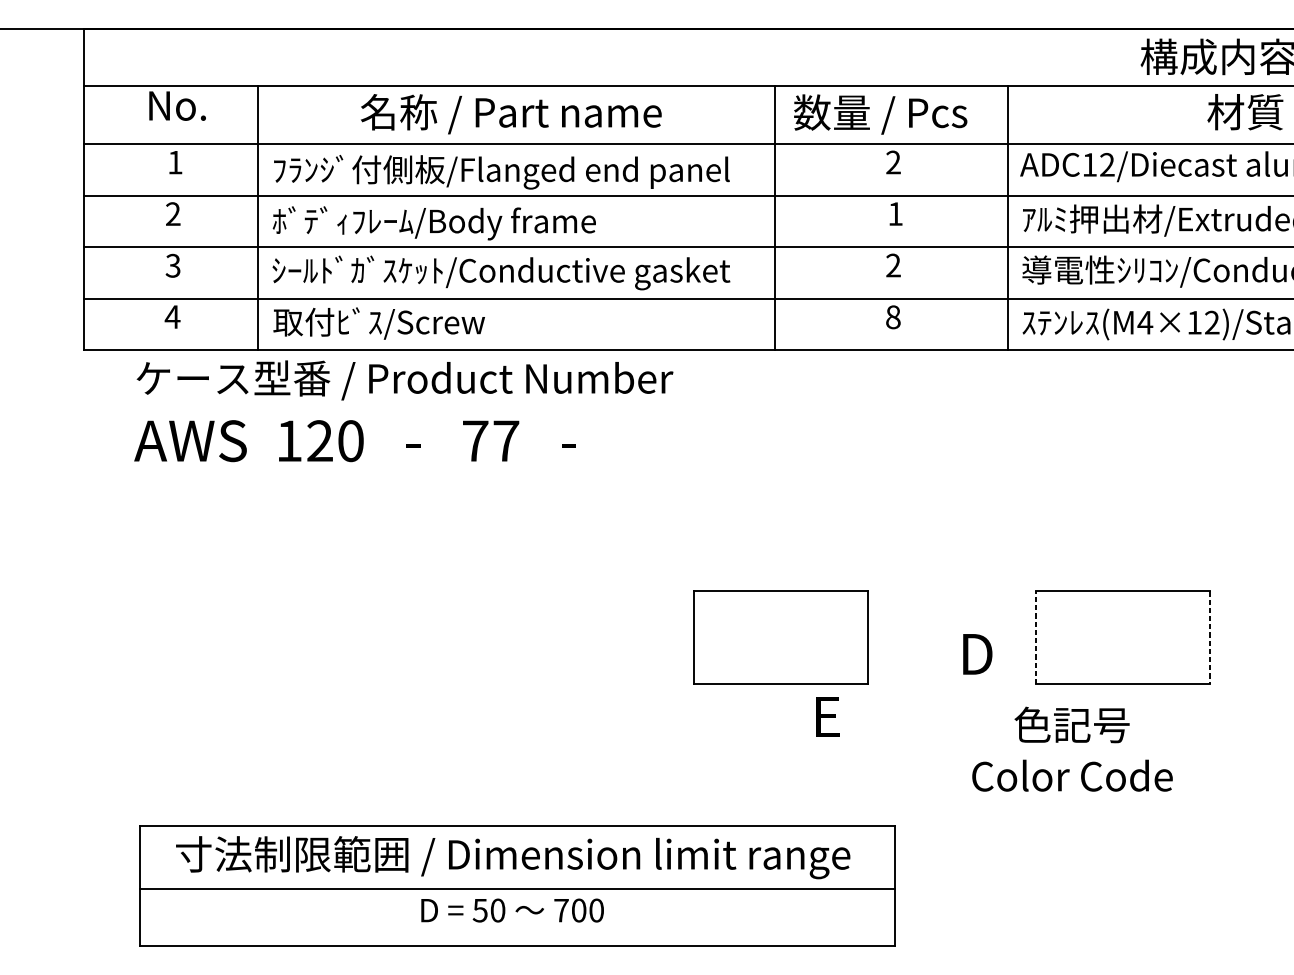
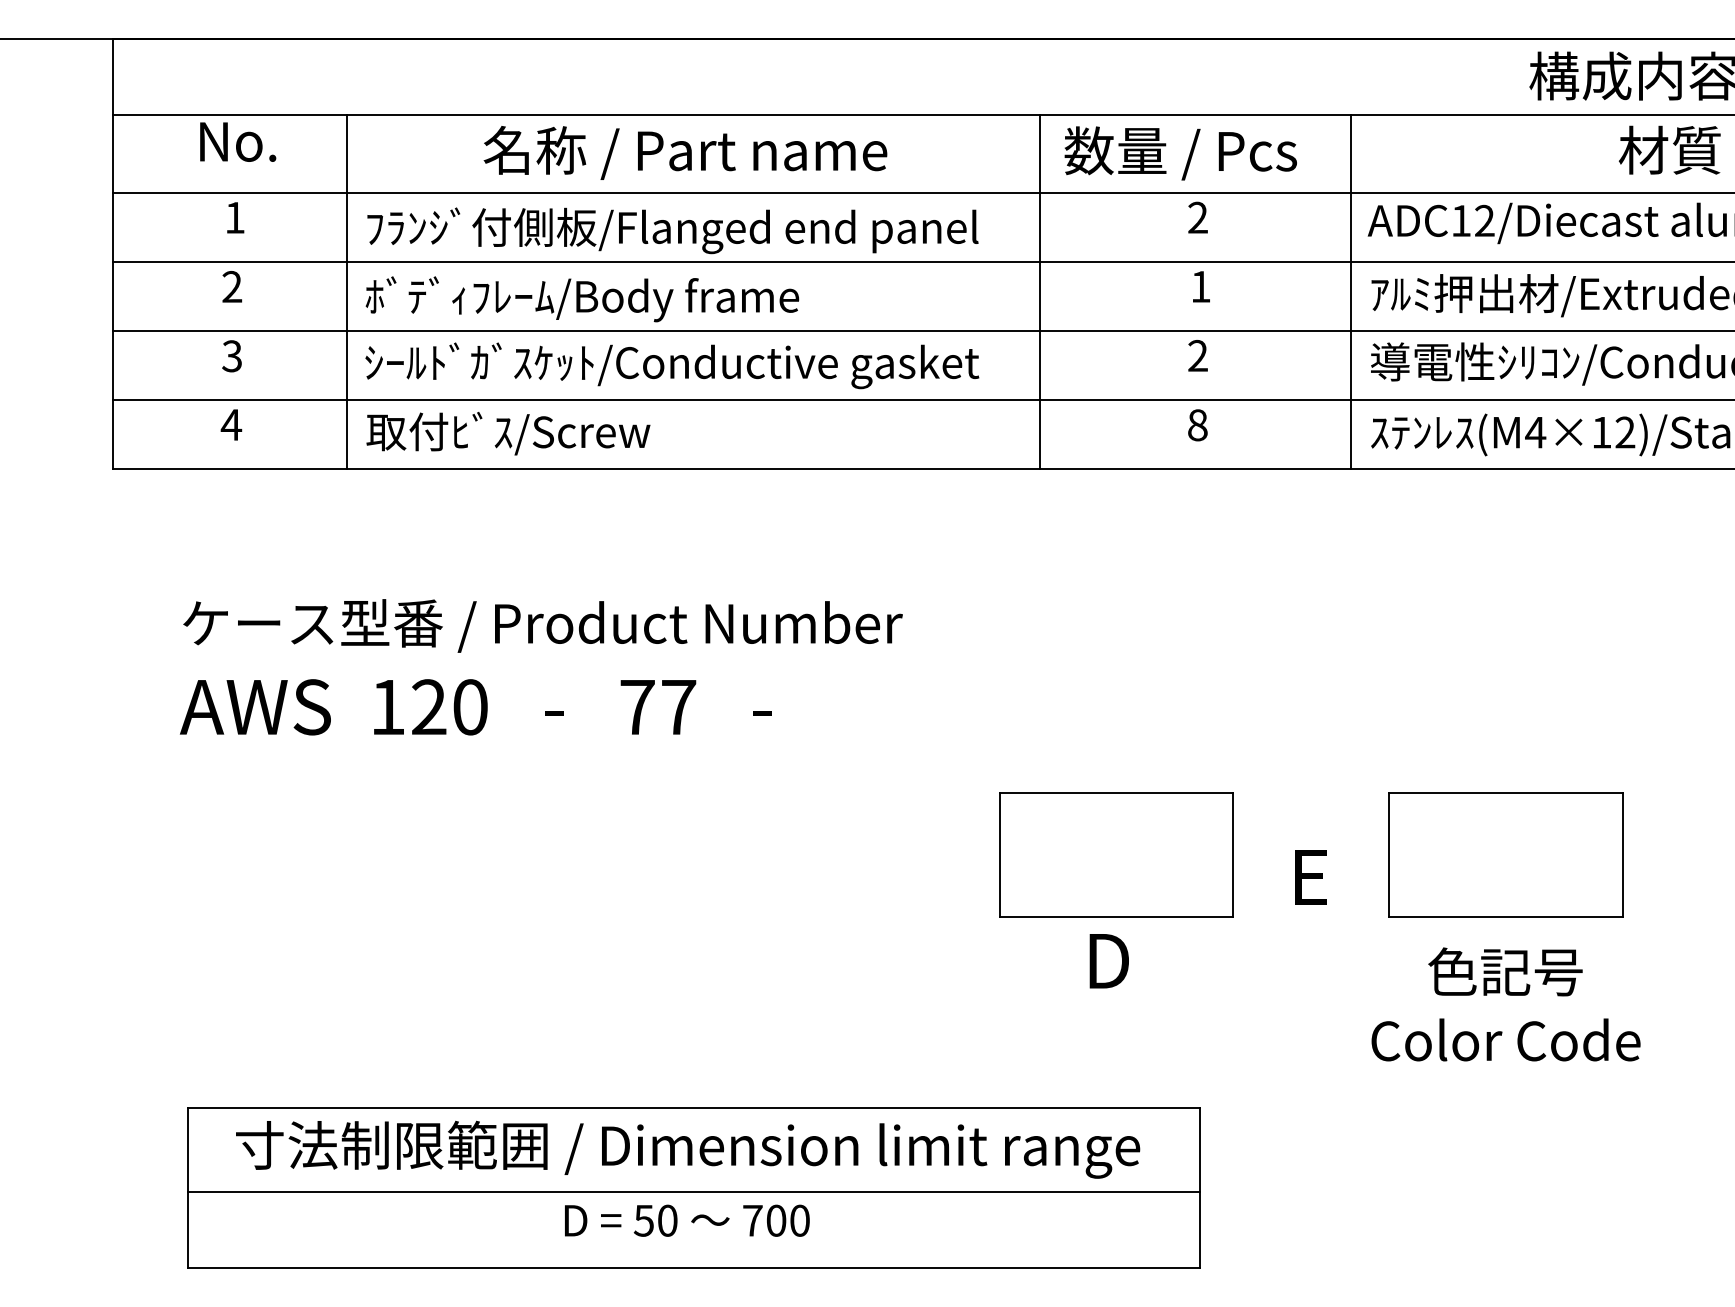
text: (403, 411) -> (541, 667), moved
part: (781, 637) -> (1116, 854), moved
line: (1035, 637) -> (1388, 854), dashed -> solid
line: (1210, 638) -> (1622, 855), dashed -> solid
text: (977, 654) -> (1310, 877), D -> E
text: (826, 717) -> (1108, 961), E -> D
text: (1072, 749) -> (1505, 1004), moved

